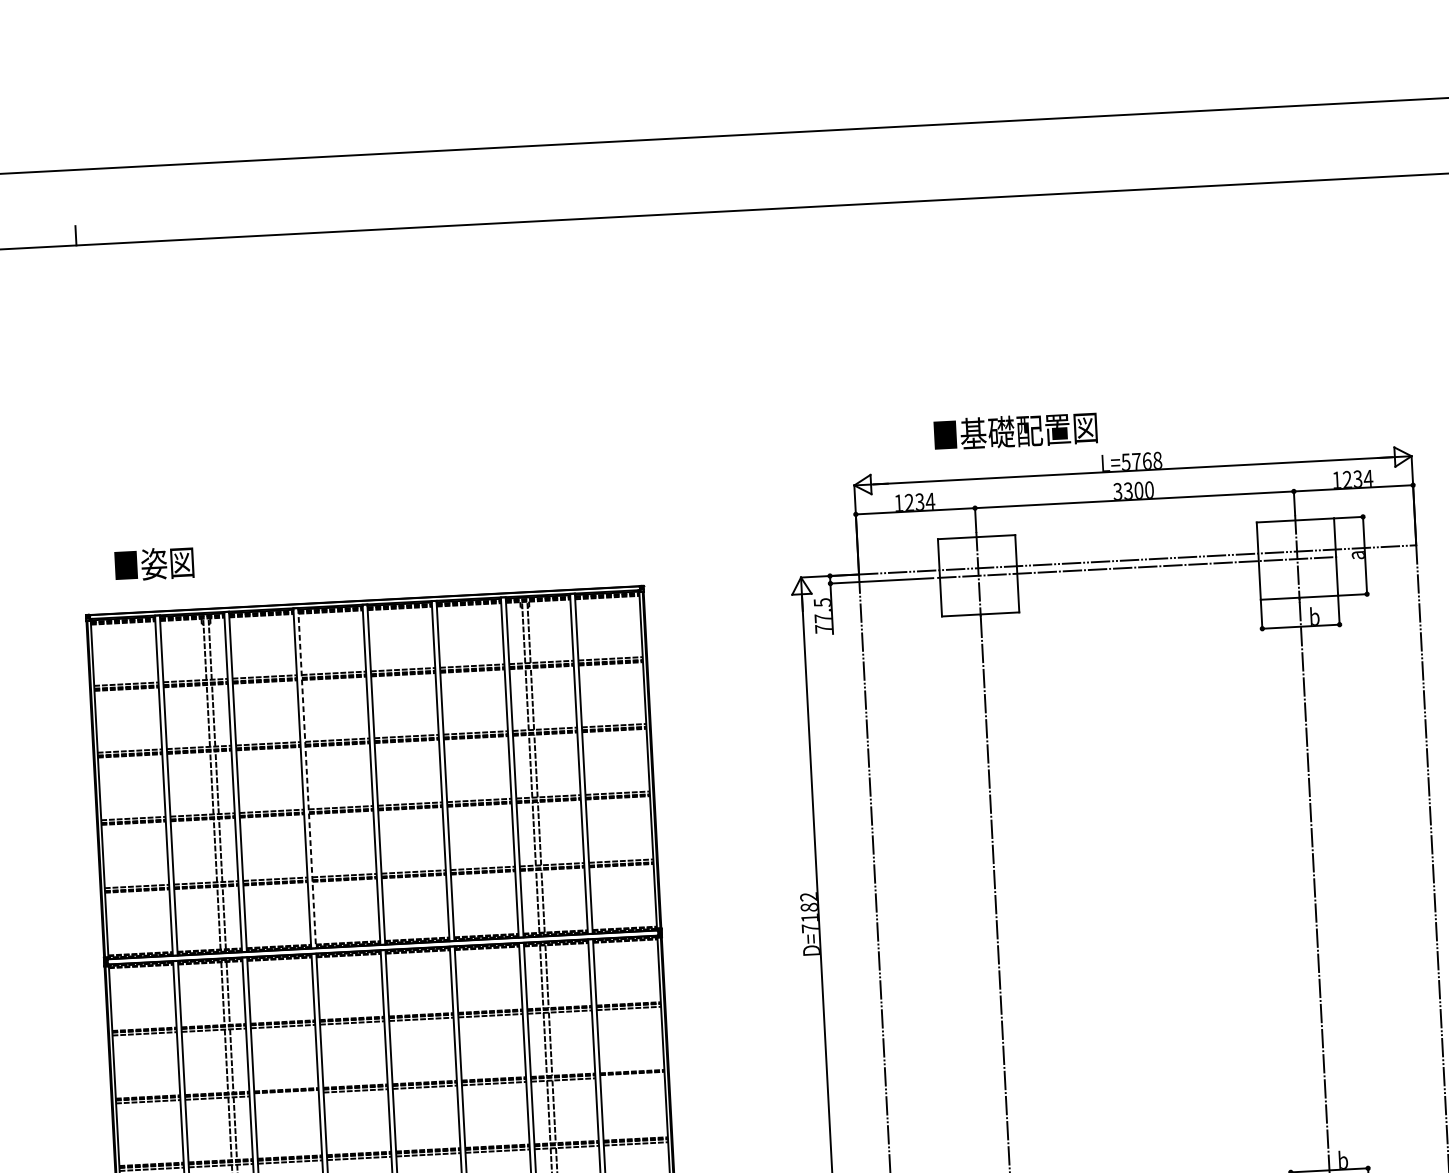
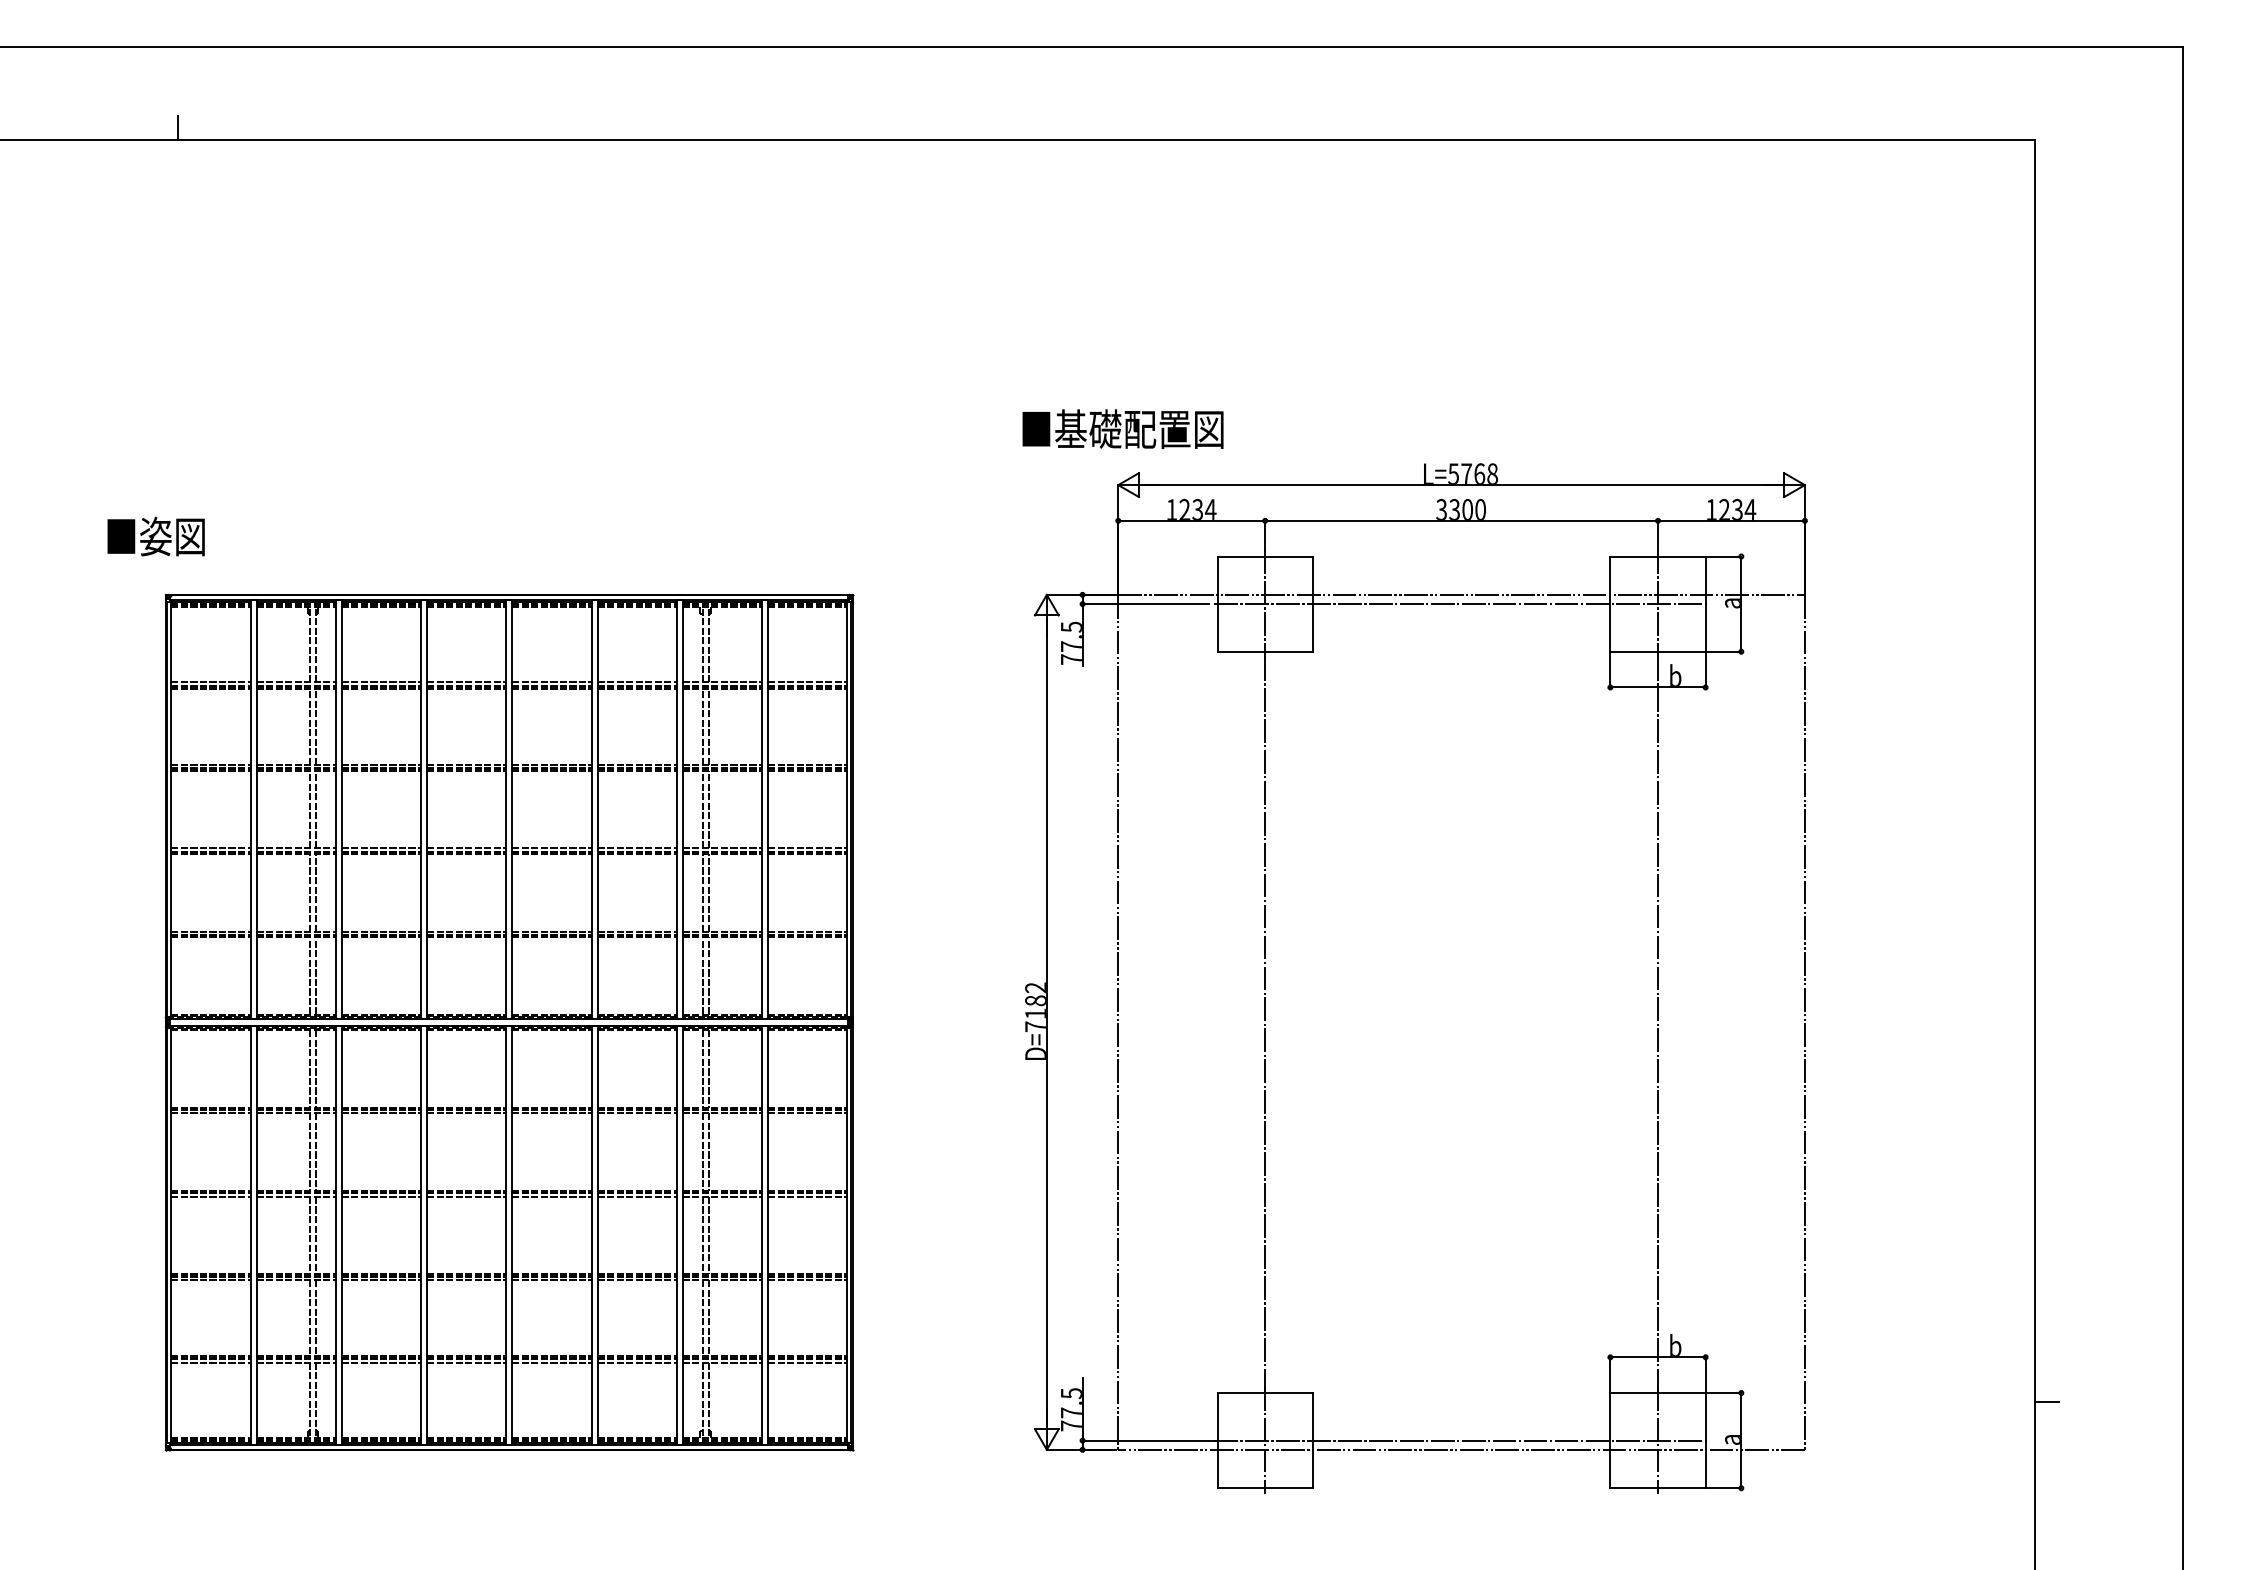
text: (1015, 430) -> (1122, 428), moved
text: (153, 563) -> (155, 536), moved
line: (307, 778) -> (427, 809), dashed -> solid
line: (632, 1076) -> (807, 1196), added
line: (286, 1094) -> (381, 1196), added

